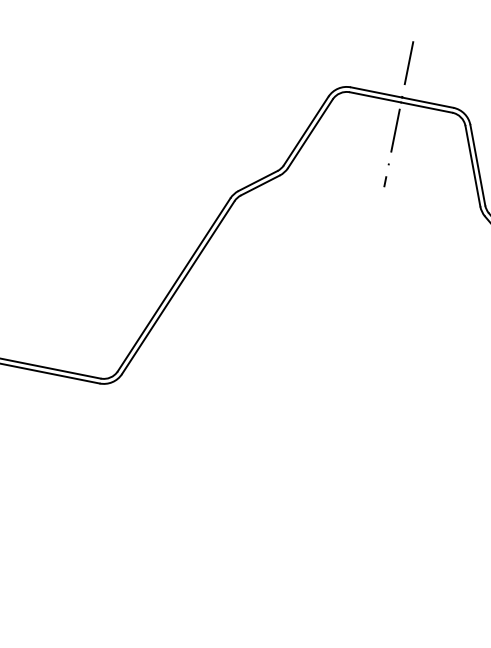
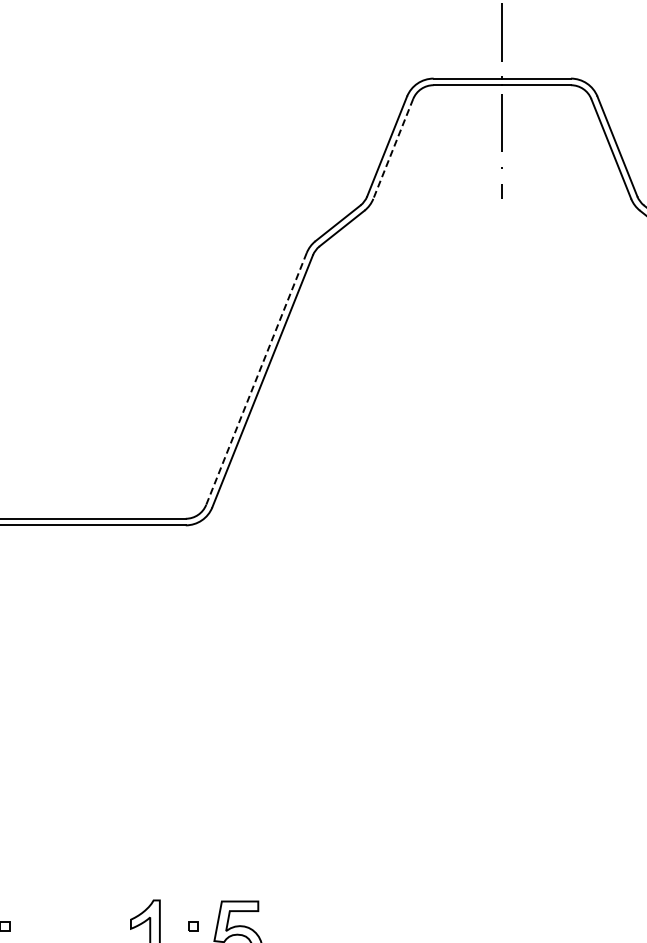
line: (310, 133) -> (393, 148), solid -> dashed
line: (174, 284) -> (256, 378), solid -> dashed

